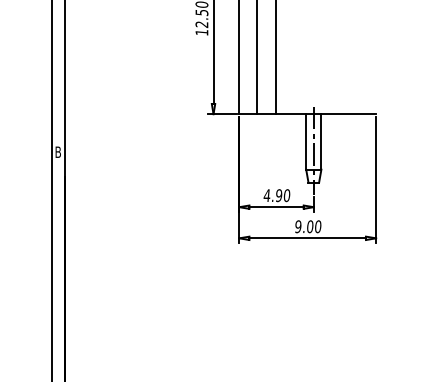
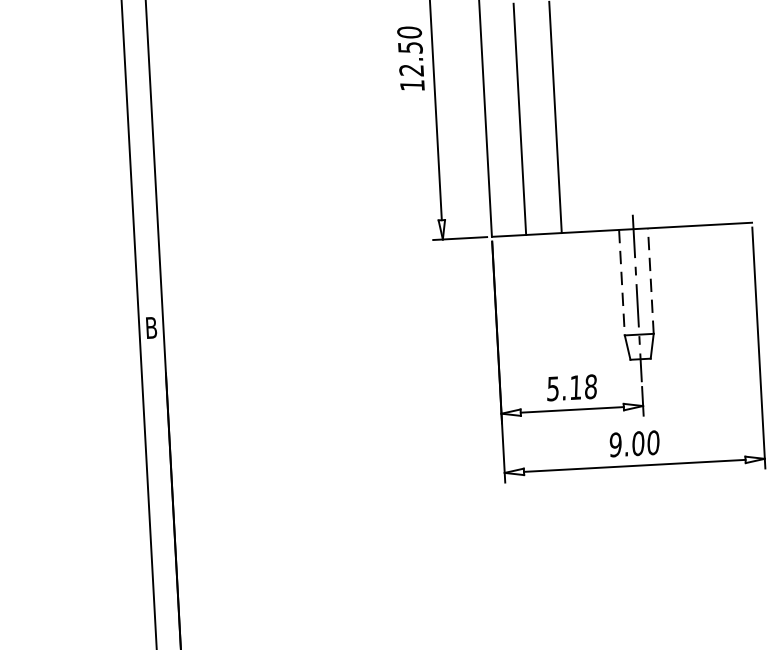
line: (306, 141) -> (622, 281), solid -> dashed
line: (321, 141) -> (650, 280), solid -> dashed
text: (276, 195) -> (570, 387), 4.90 -> 5.18

